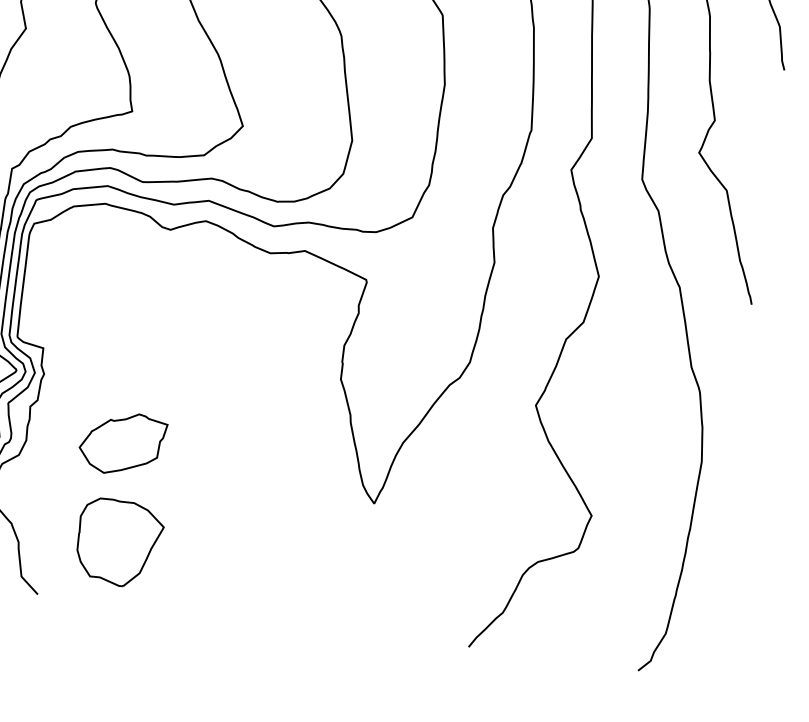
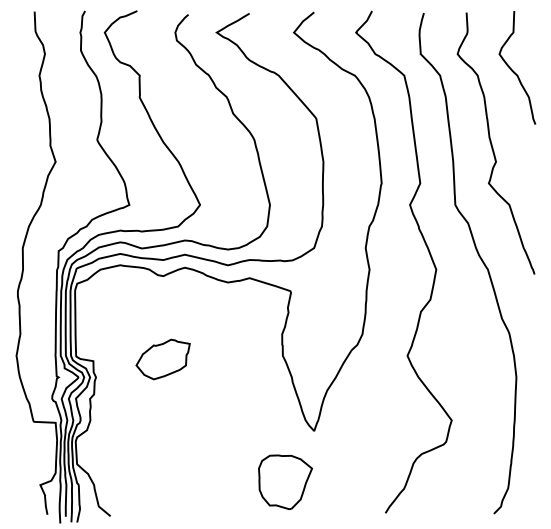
part: (121, 443) -> (162, 359), moved
part: (119, 542) -> (285, 481), moved

